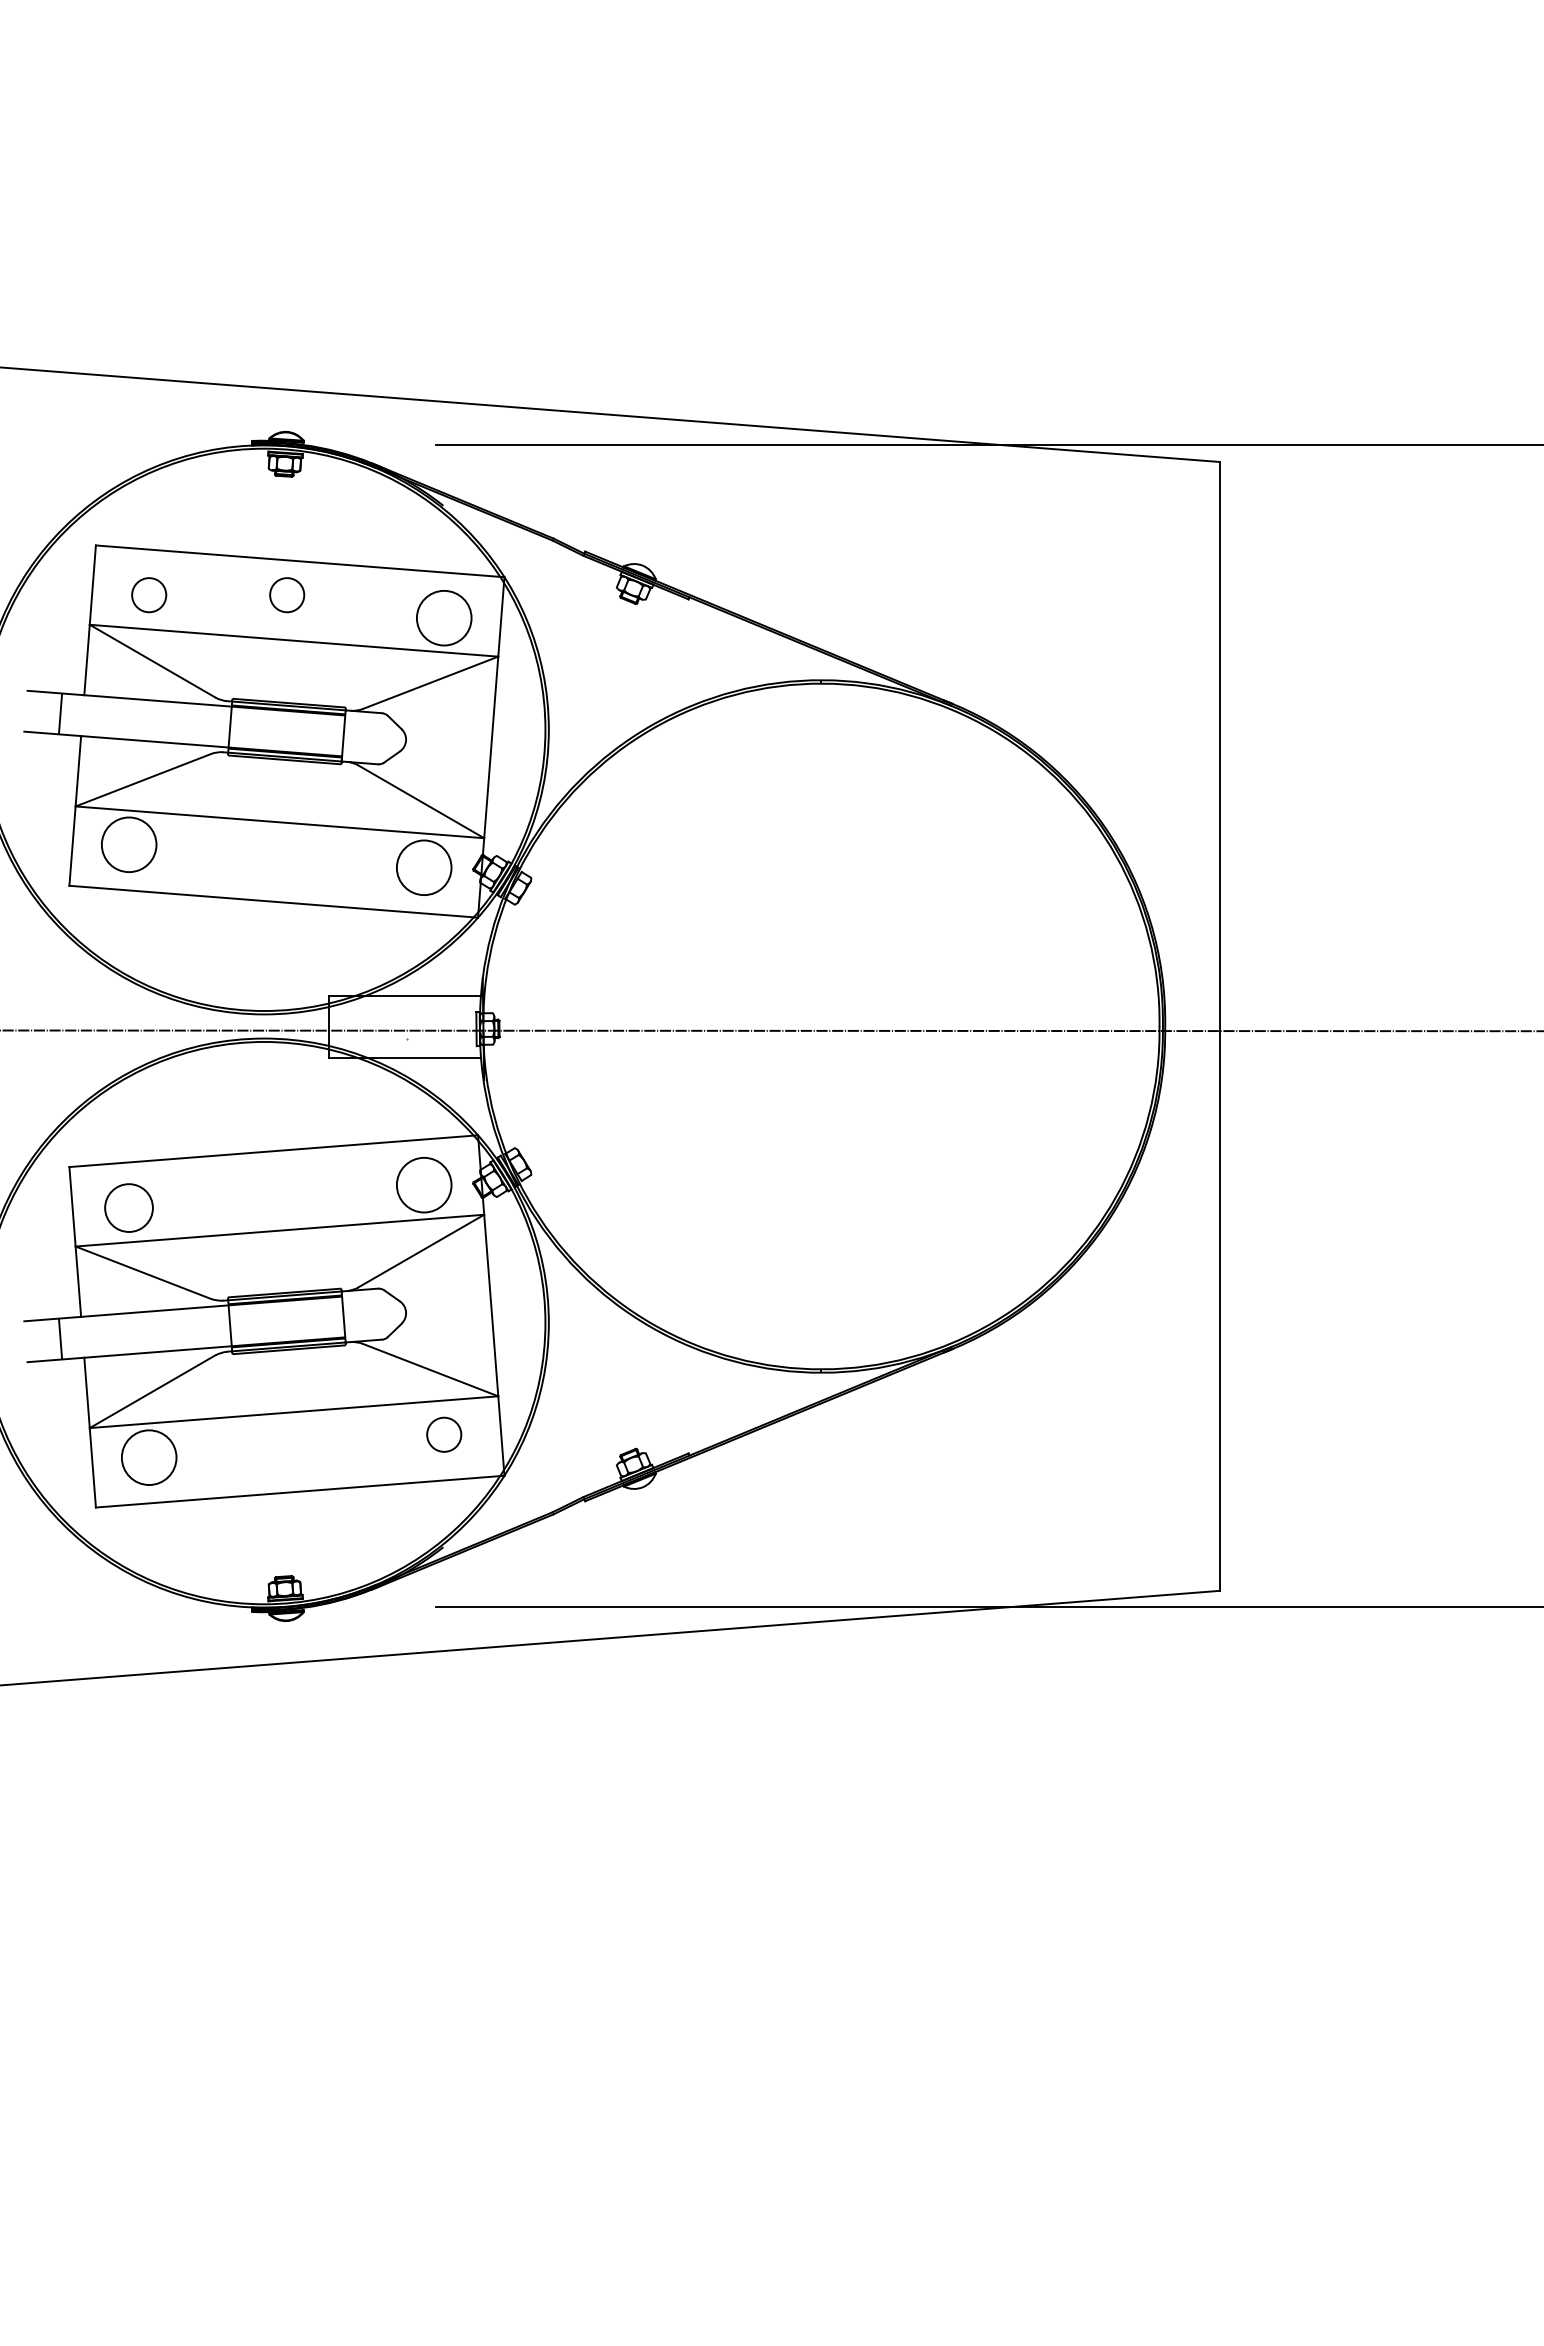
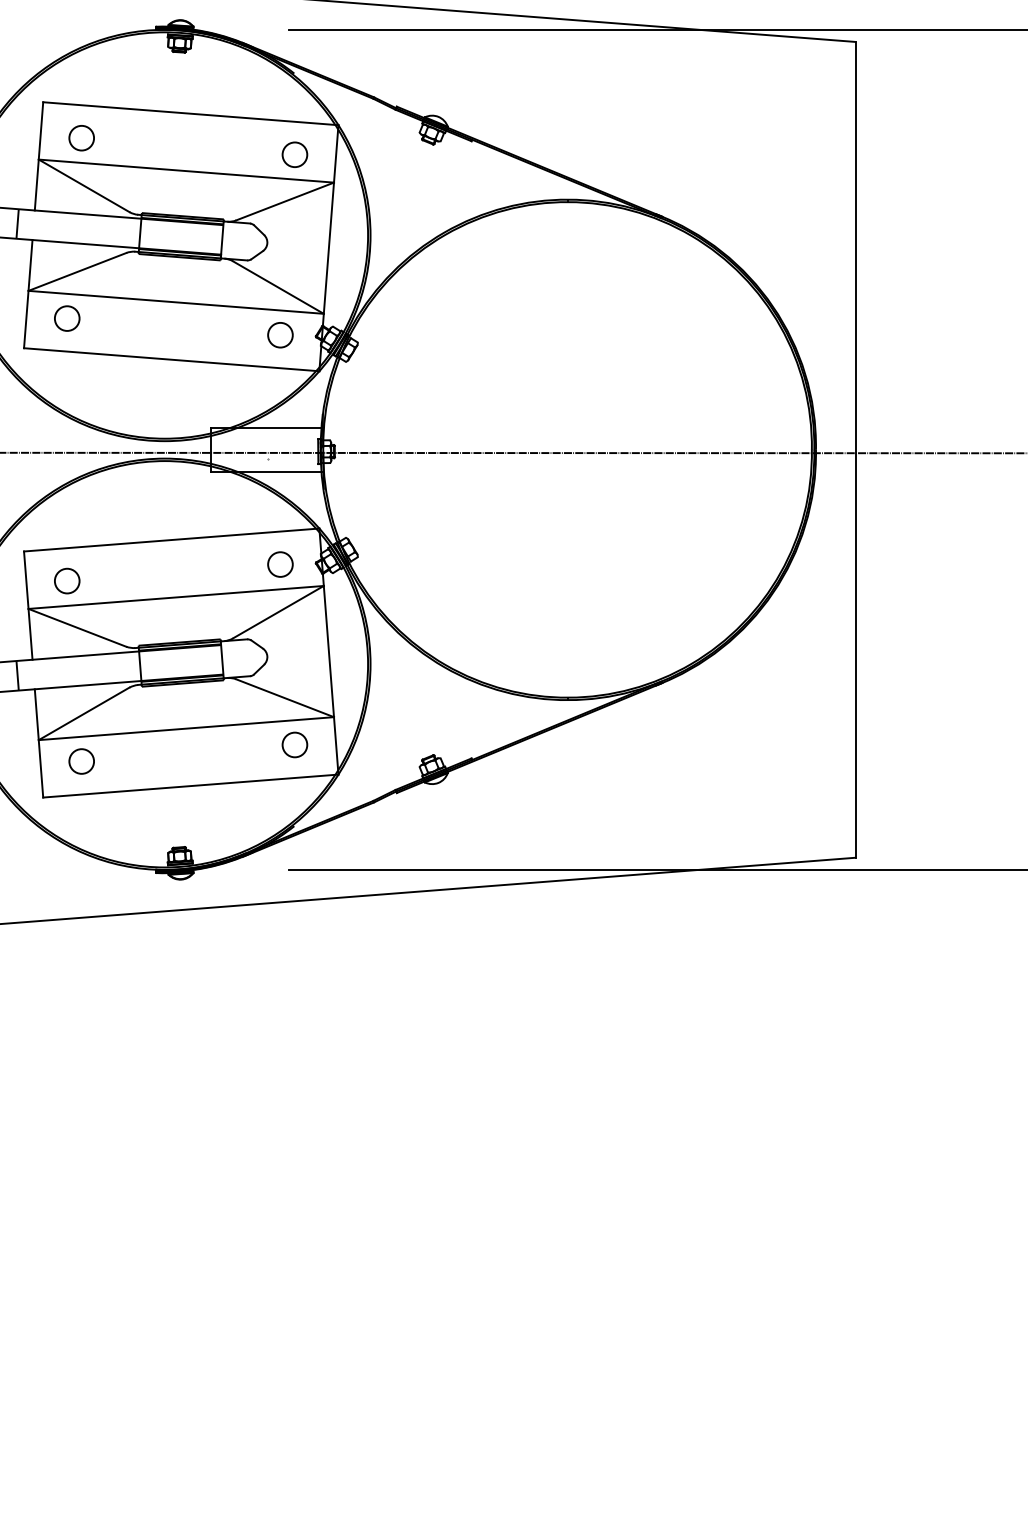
circle: (287, 595) -> (181, 138), removed
circle: (444, 618) -> (295, 155), size x0.62
circle: (129, 844) -> (67, 318), size x0.62
circle: (424, 867) -> (280, 334), size x0.62
circle: (424, 1185) -> (280, 564), size x0.62
circle: (129, 1207) -> (67, 580), size x0.71
circle: (149, 1457) -> (81, 761), size x0.62

